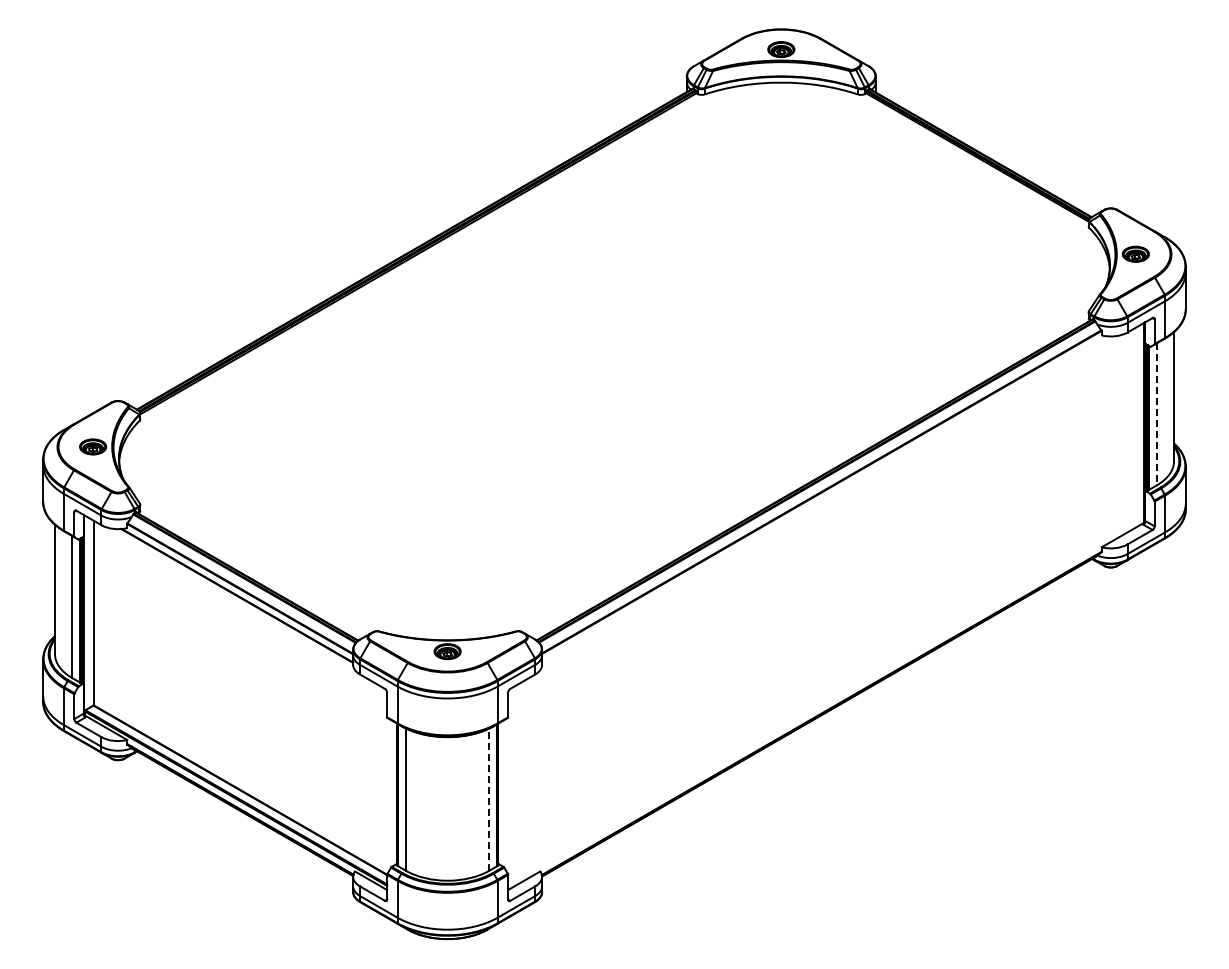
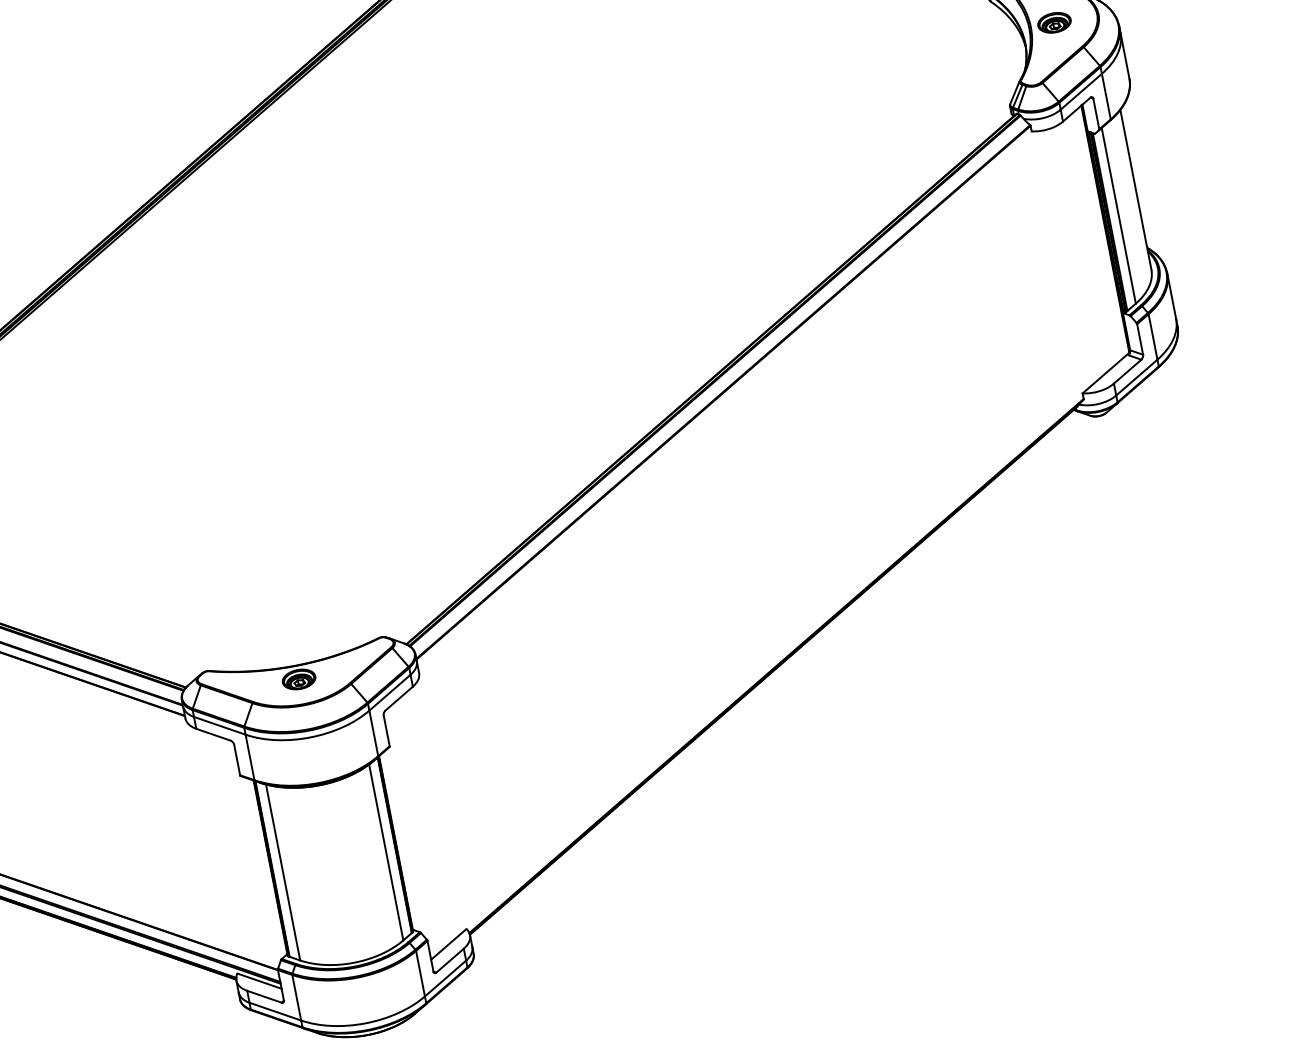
line: (1156, 414) -> (1118, 215), dashed -> solid
line: (489, 799) -> (386, 852), dashed -> solid

